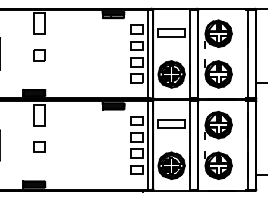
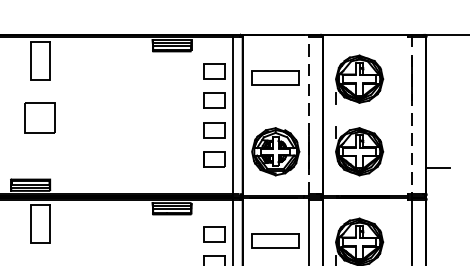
line: (190, 52) -> (309, 112), solid -> dashed
line: (248, 53) -> (412, 114), solid -> dashed
part: (39, 55) -> (39, 117), size x1.6

